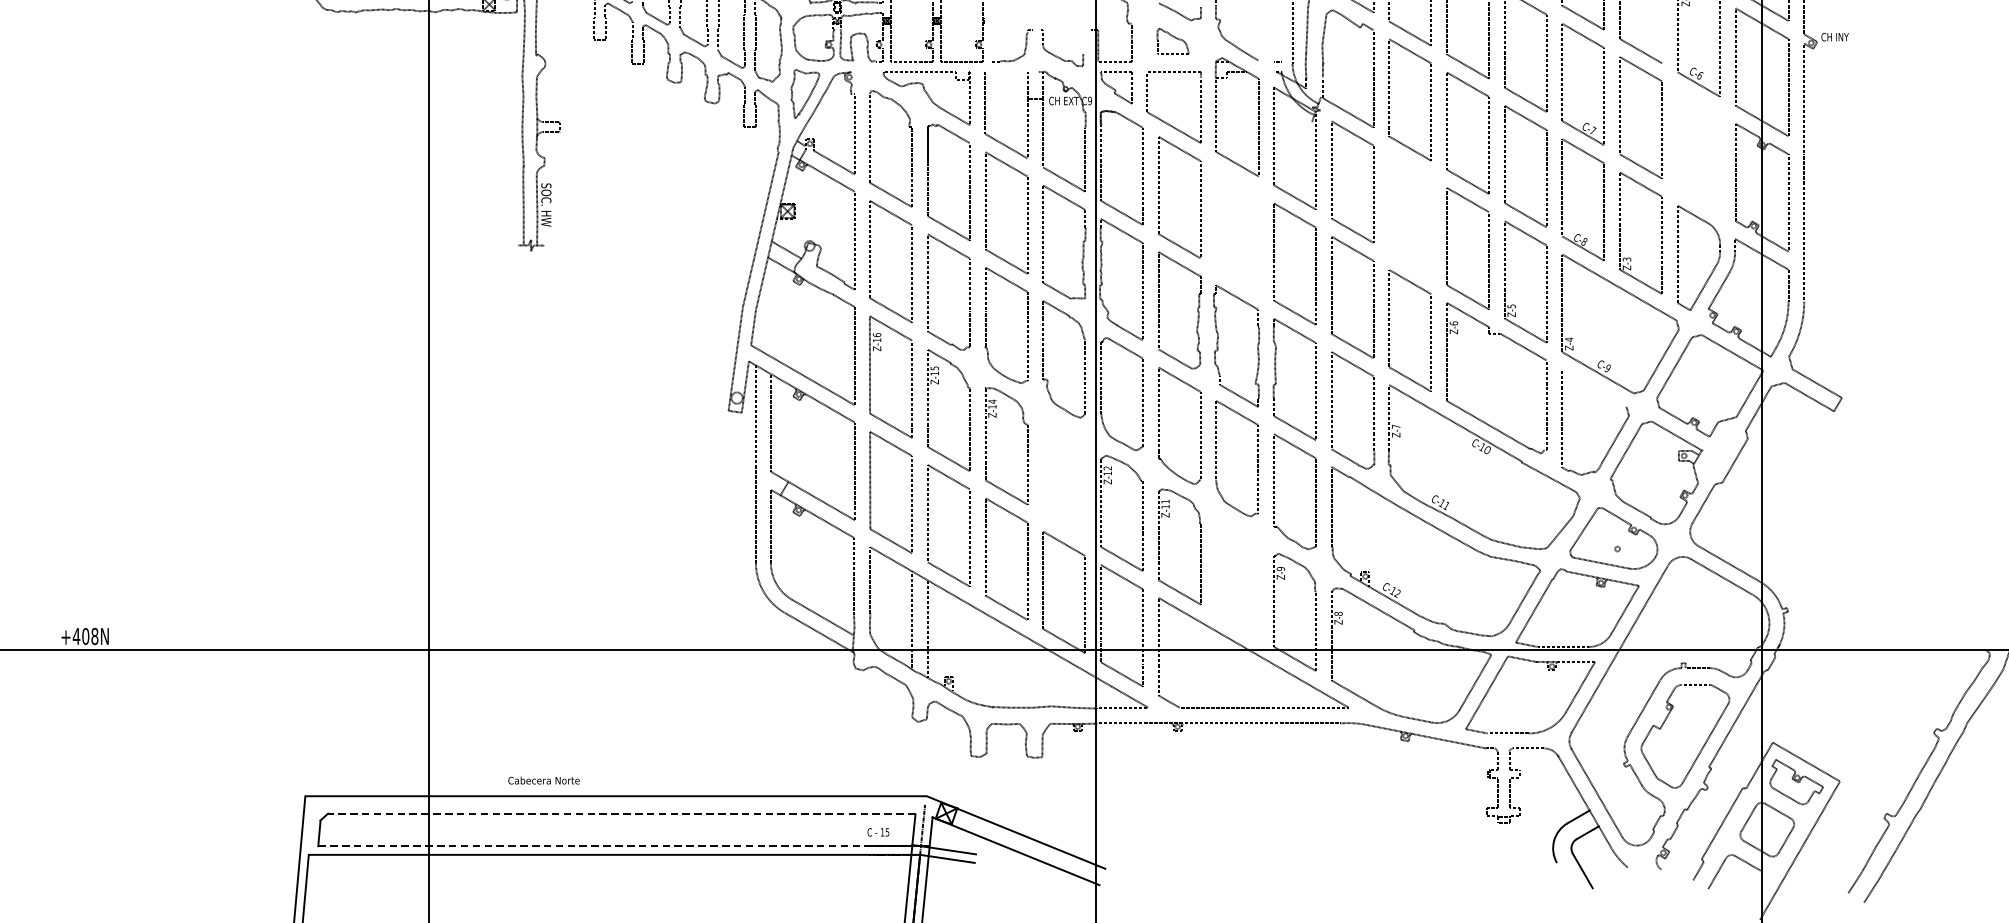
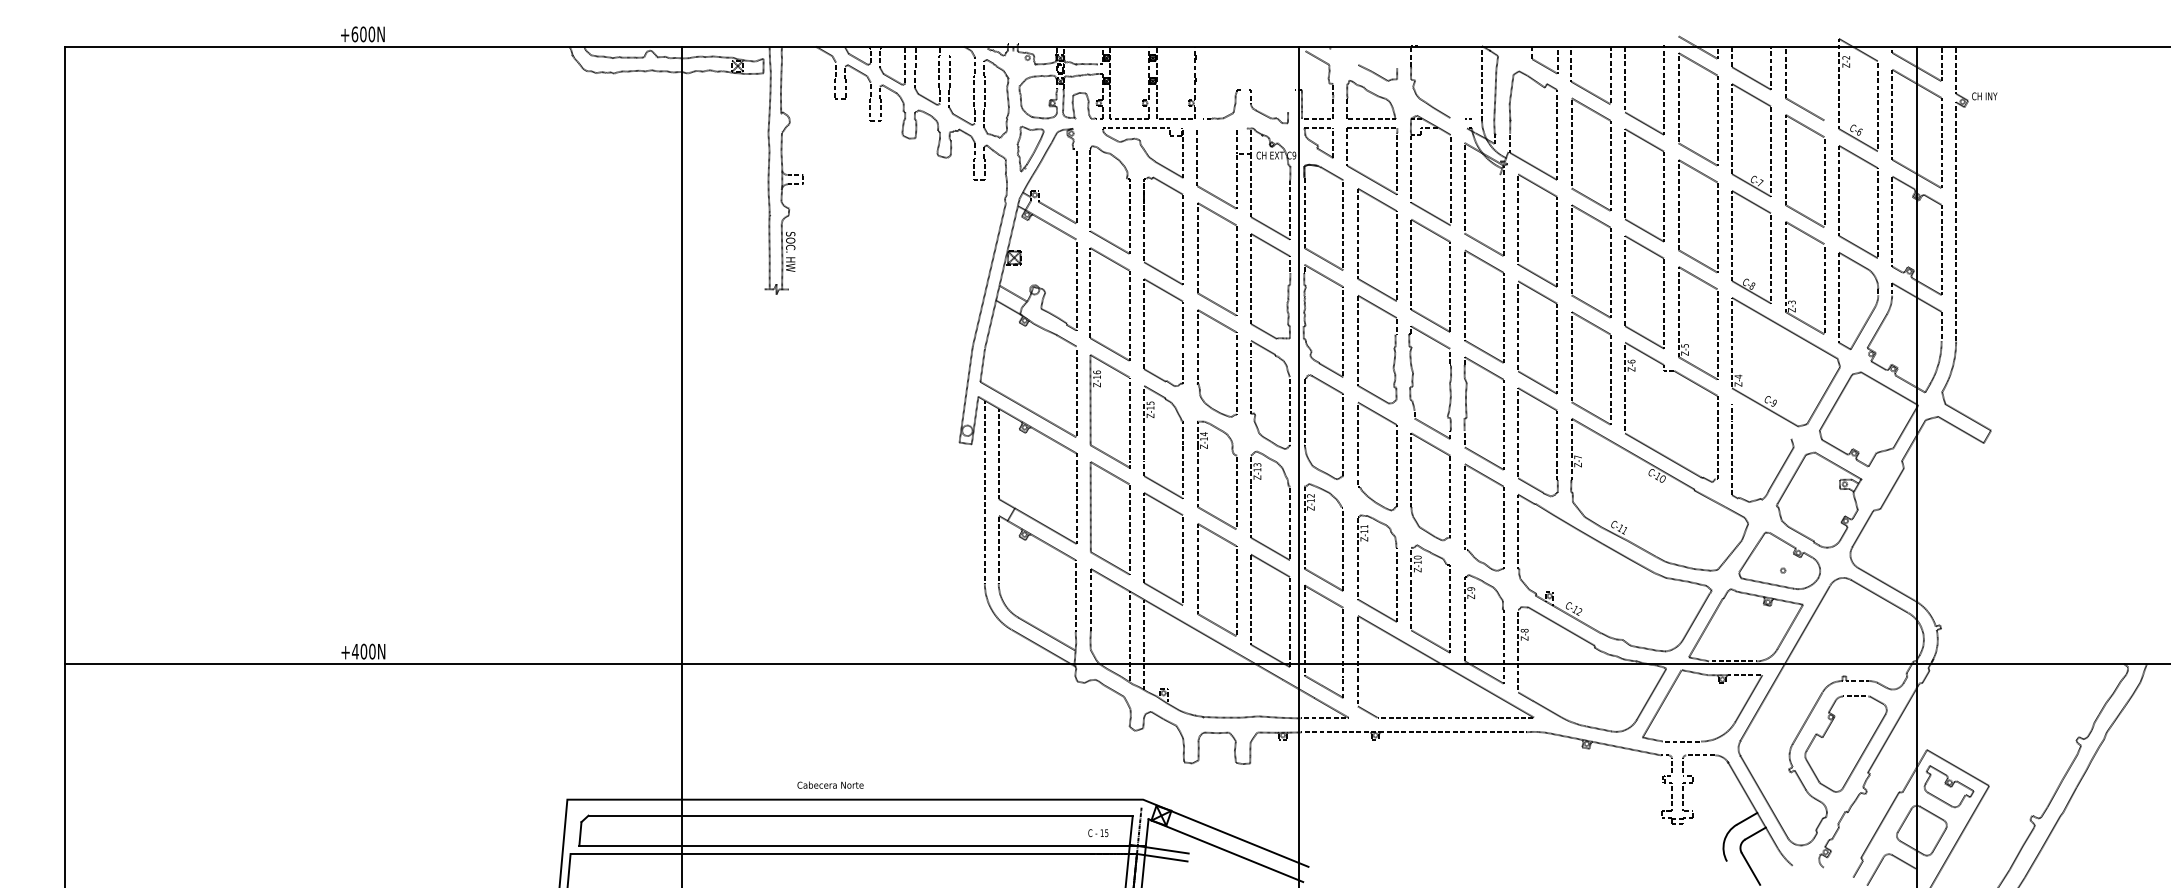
part: (1173, 40) -> (1371, 99), size x1.67
part: (1719, 150) -> (1877, 201), added
part: (1390, 215) -> (1572, 261), added
part: (1216, 230) -> (1411, 275), added
part: (1084, 478) -> (1289, 505), added
part: (1216, 579) -> (1411, 598), added
text: (95, 636) -> (372, 651), +408N -> +400N
text: (544, 779) -> (830, 784), moved
line: (621, 813) -> (860, 815), dashed -> solid
line: (616, 845) -> (855, 845), dashed -> solid

